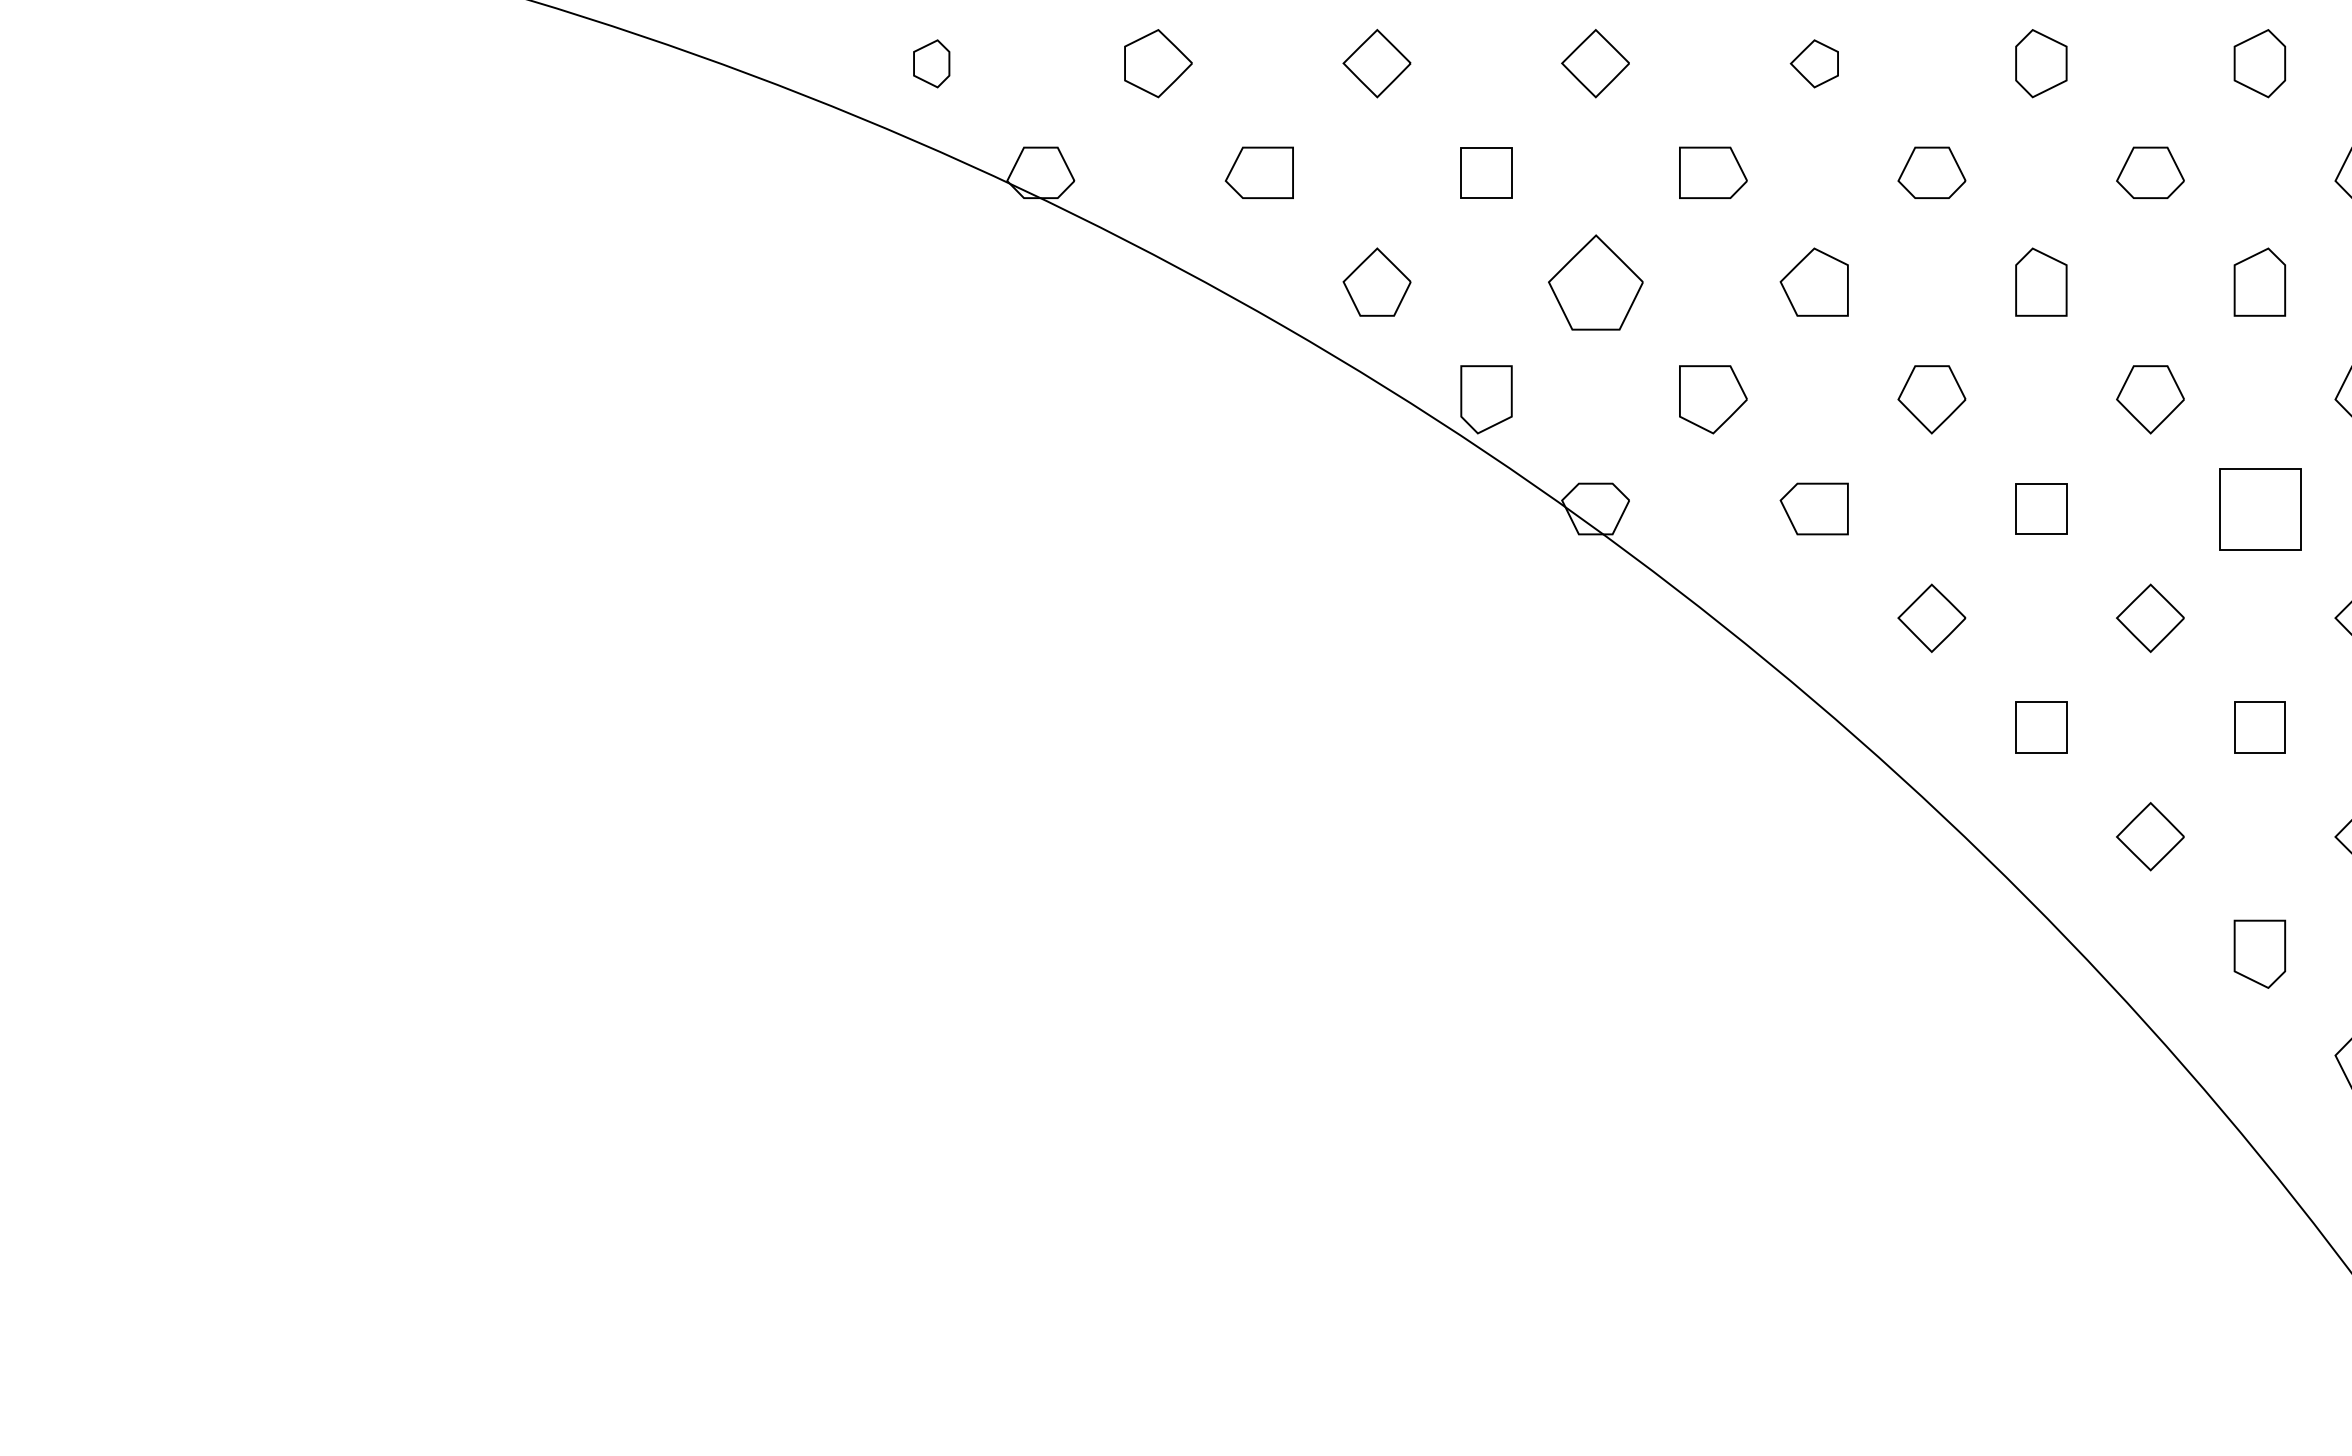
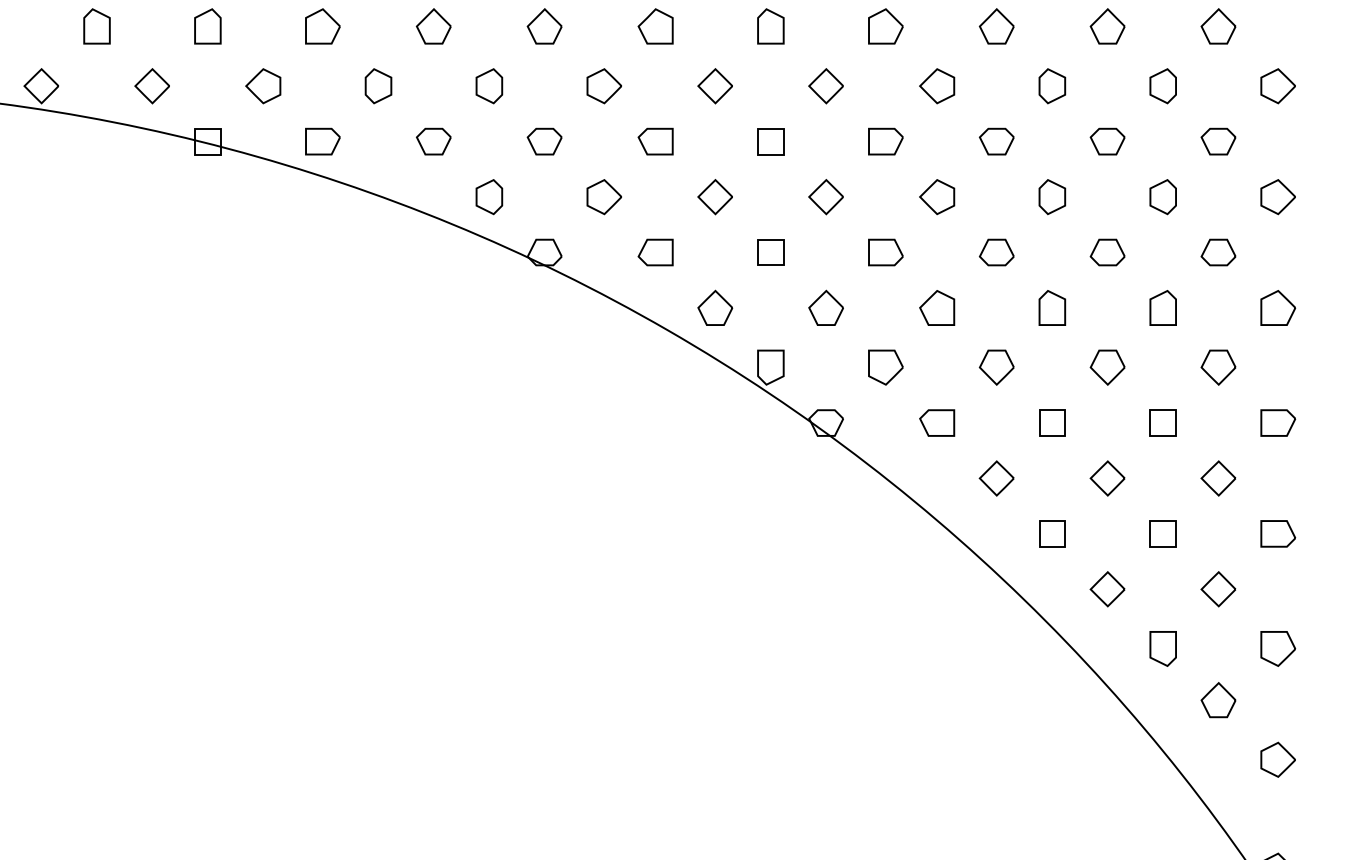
part: (931, 64) -> (489, 197), size x1.43
part: (1814, 64) -> (937, 197), size x1.43
part: (1594, 281) -> (825, 307), size x0.71
part: (2258, 507) -> (1162, 422), size x0.62

